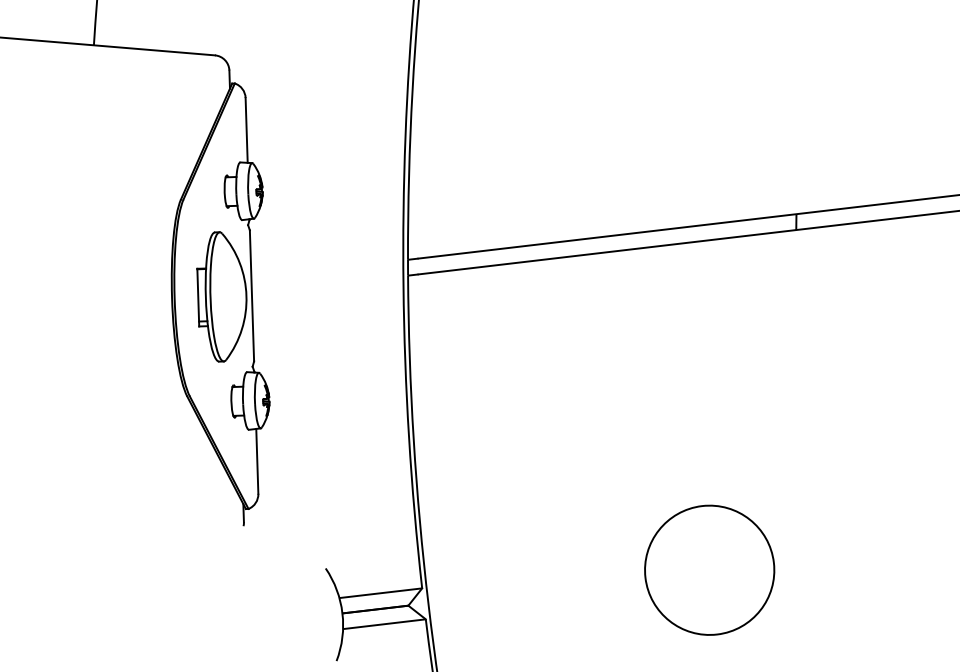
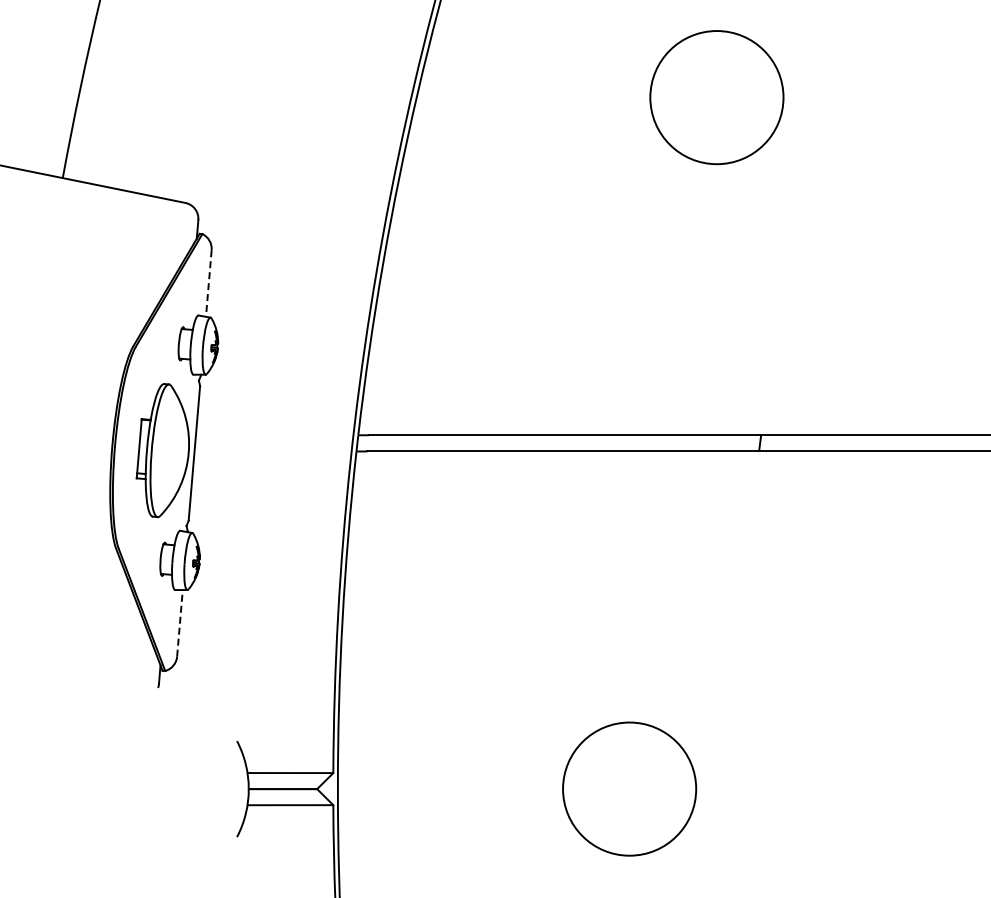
line: (246, 131) -> (208, 284), solid -> dashed
line: (257, 460) -> (180, 622), solid -> dashed

